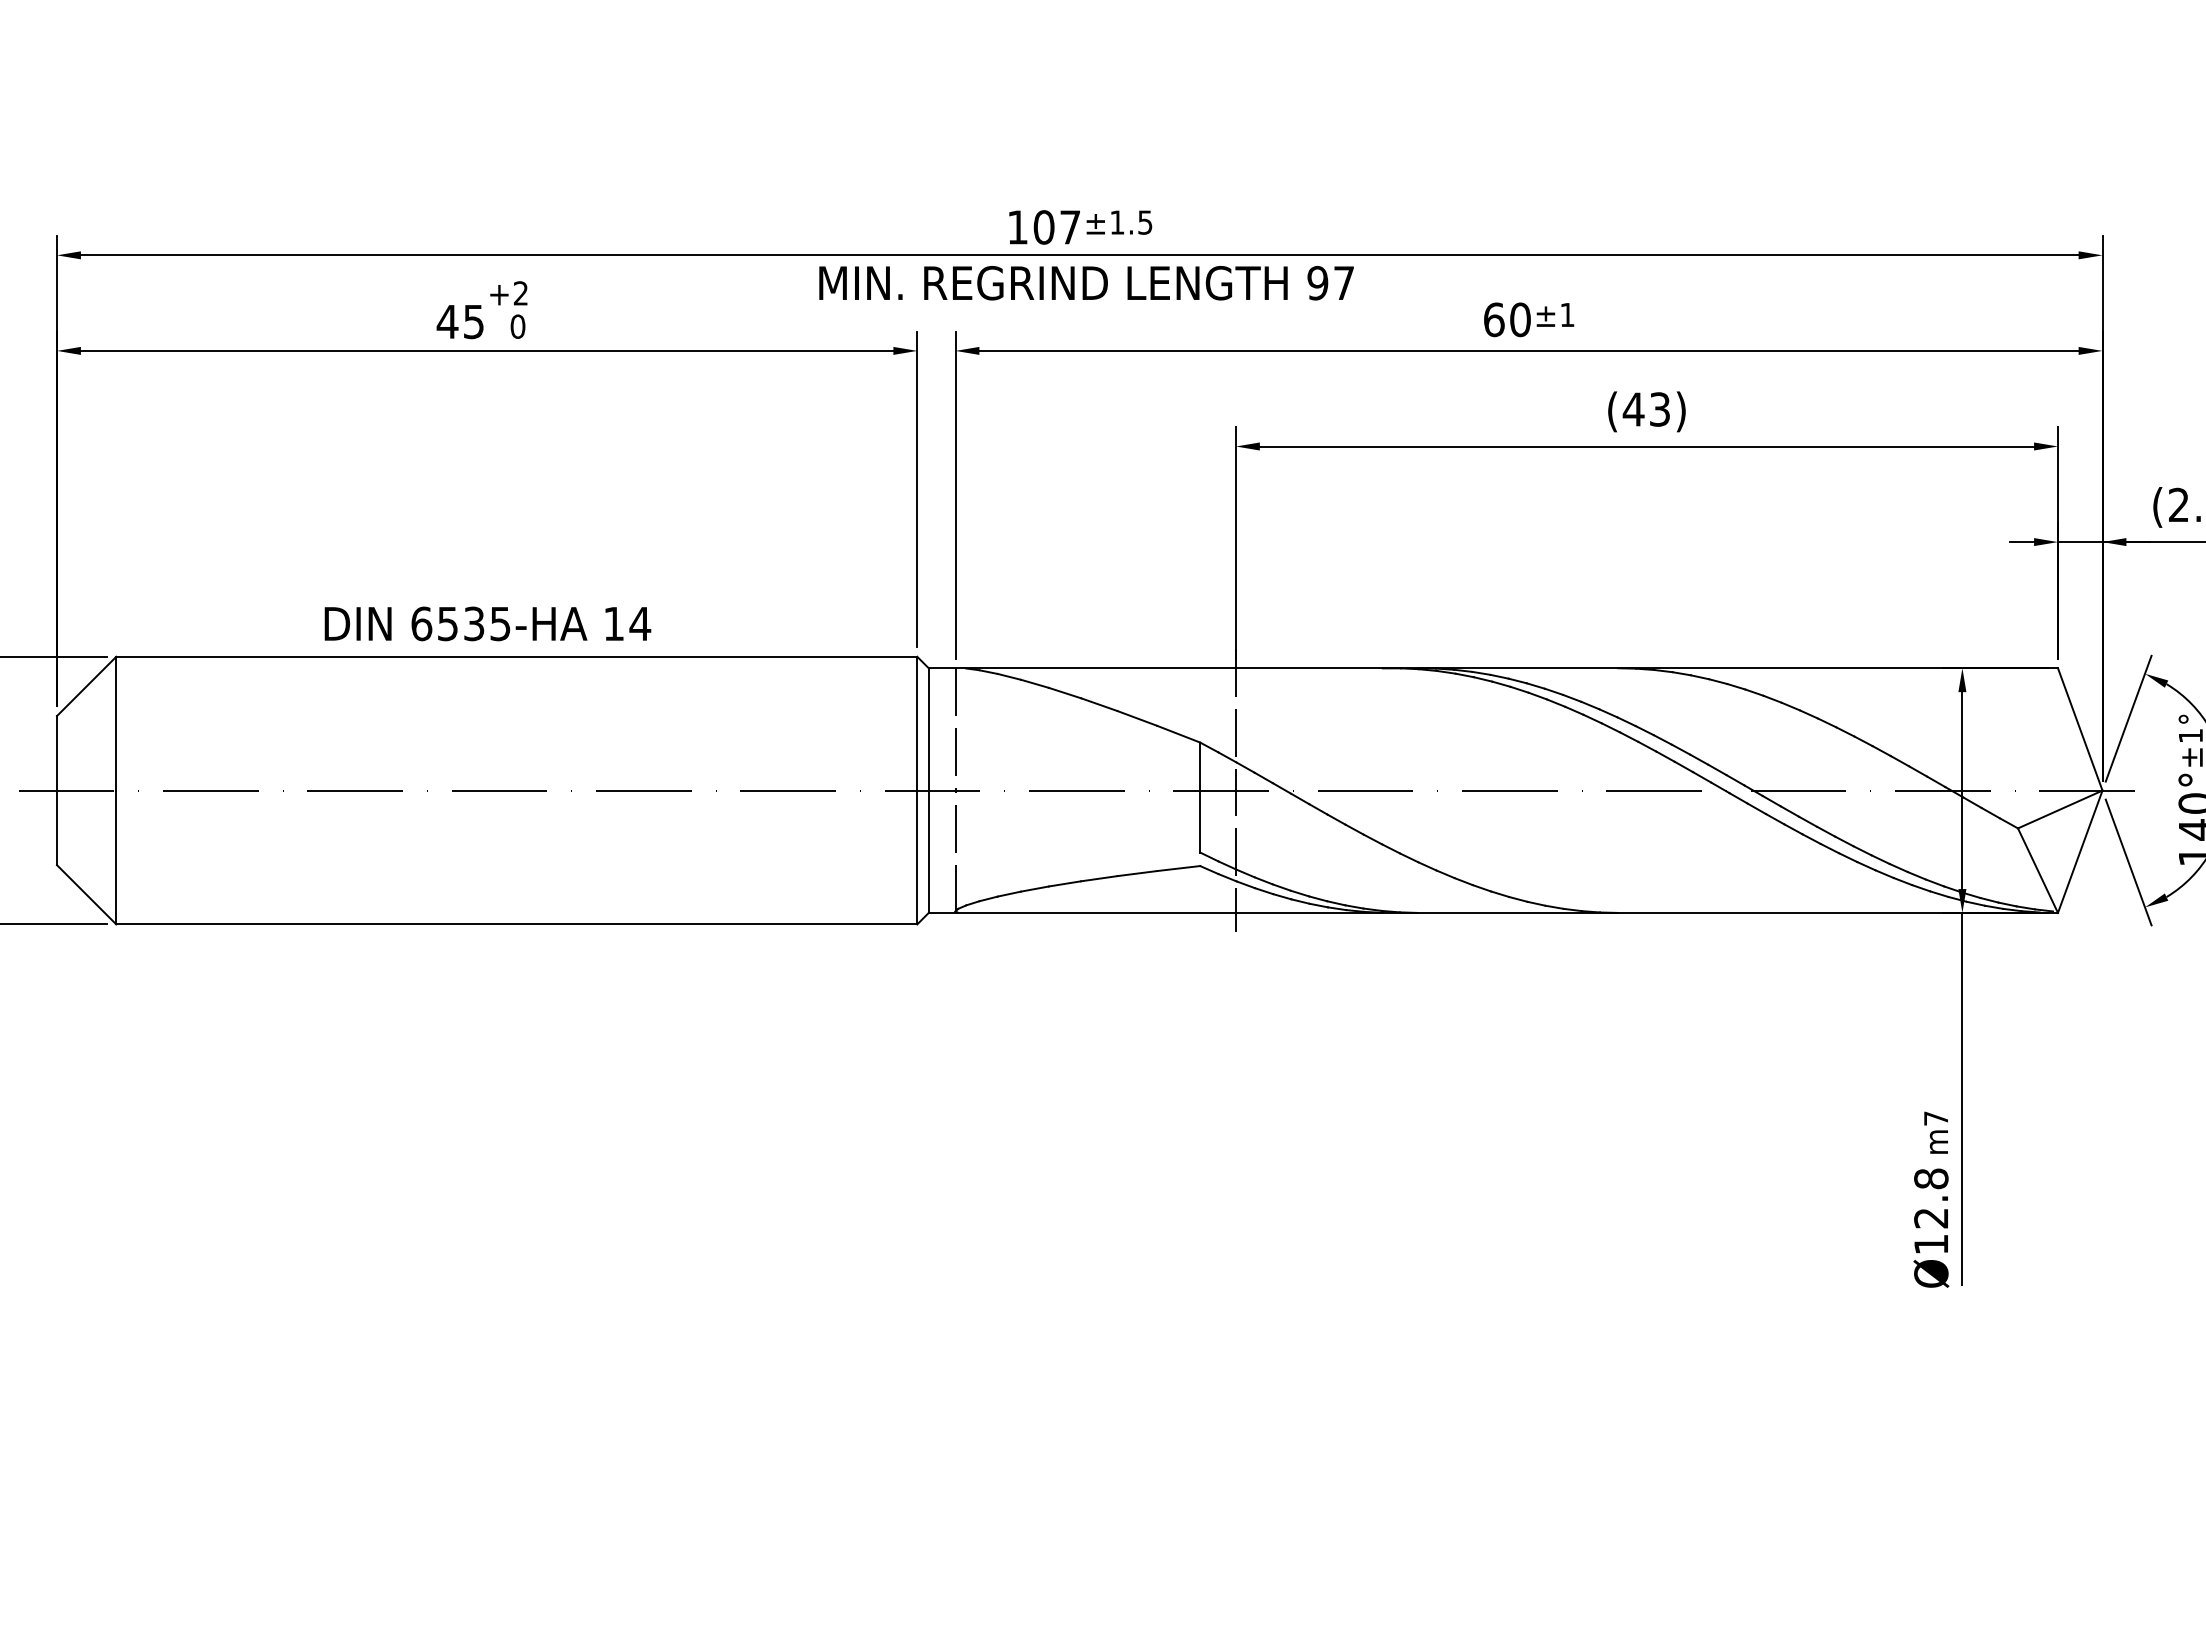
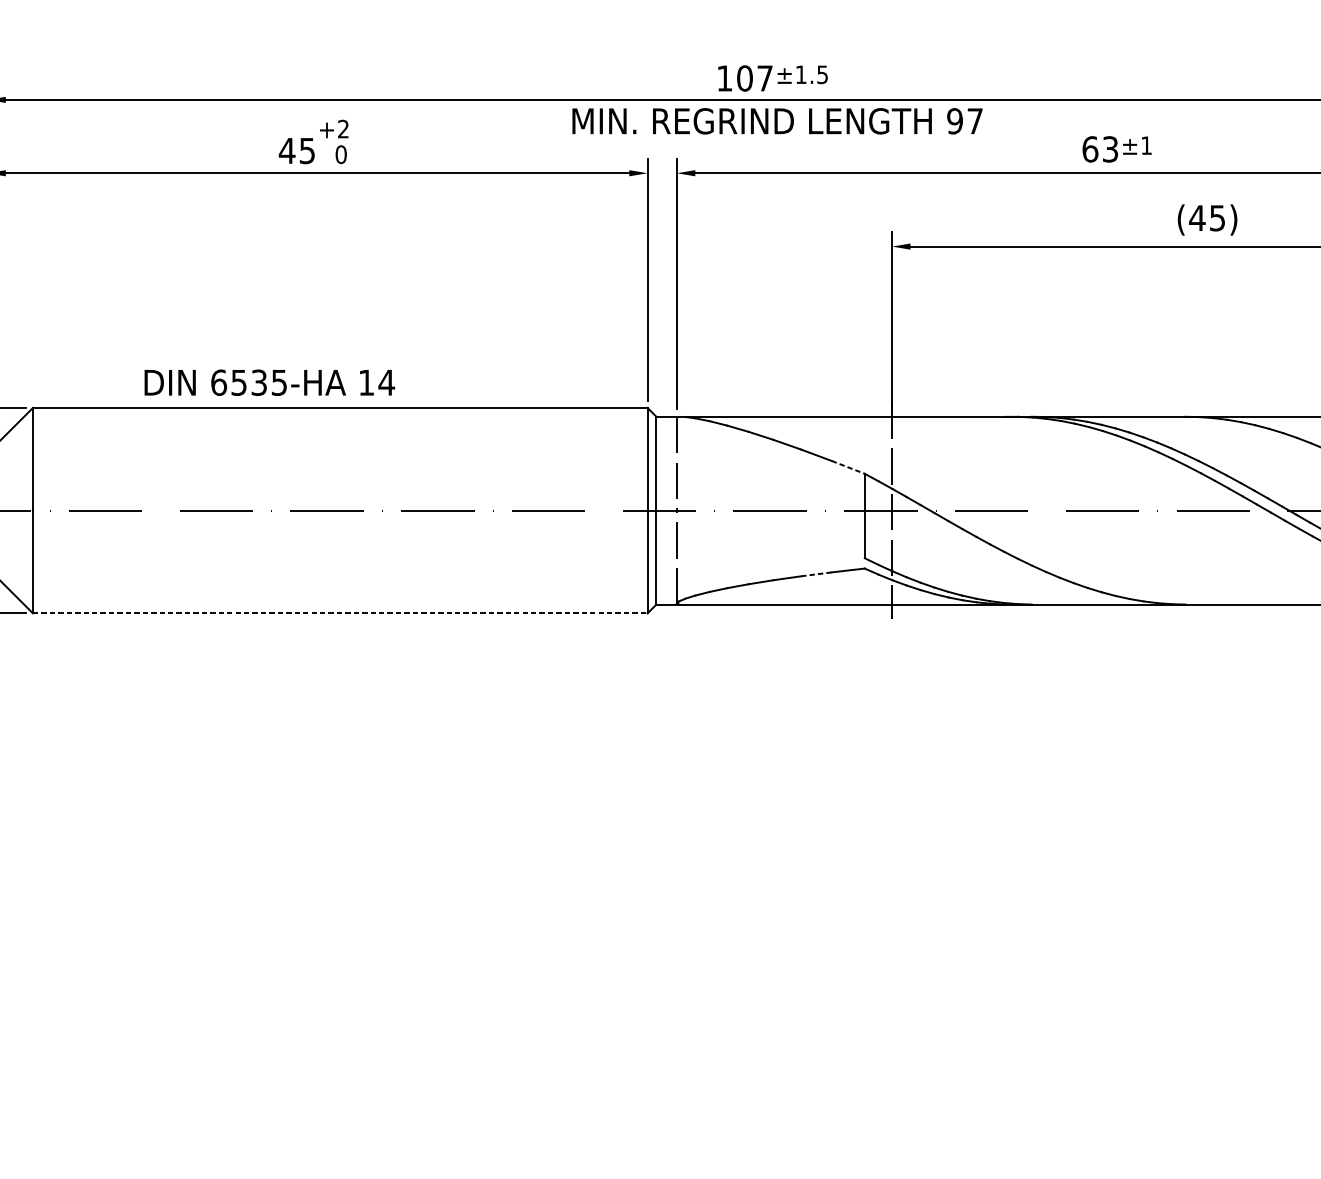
text: (1520, 319) -> (1110, 149), 60 -> 63
text: (1659, 409) -> (1217, 218), (43) -> (45)
text: (487, 623) -> (269, 382), moved
line: (1179, 734) -> (848, 467), solid -> dashed
line: (1137, 873) -> (816, 574), solid -> dashed
line: (517, 924) -> (340, 613), solid -> dashed

